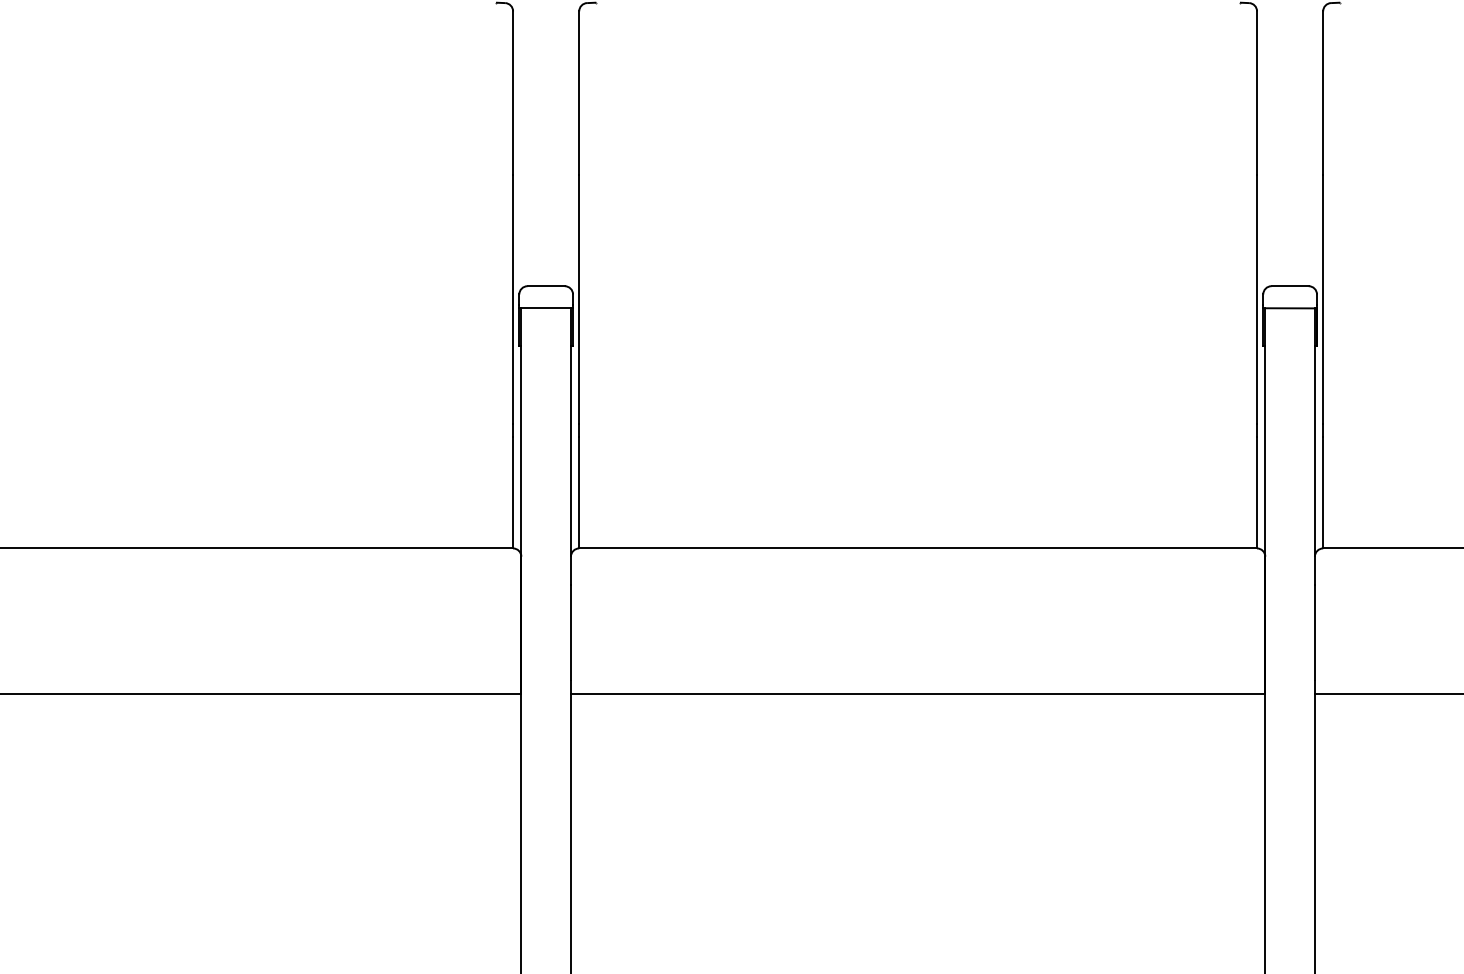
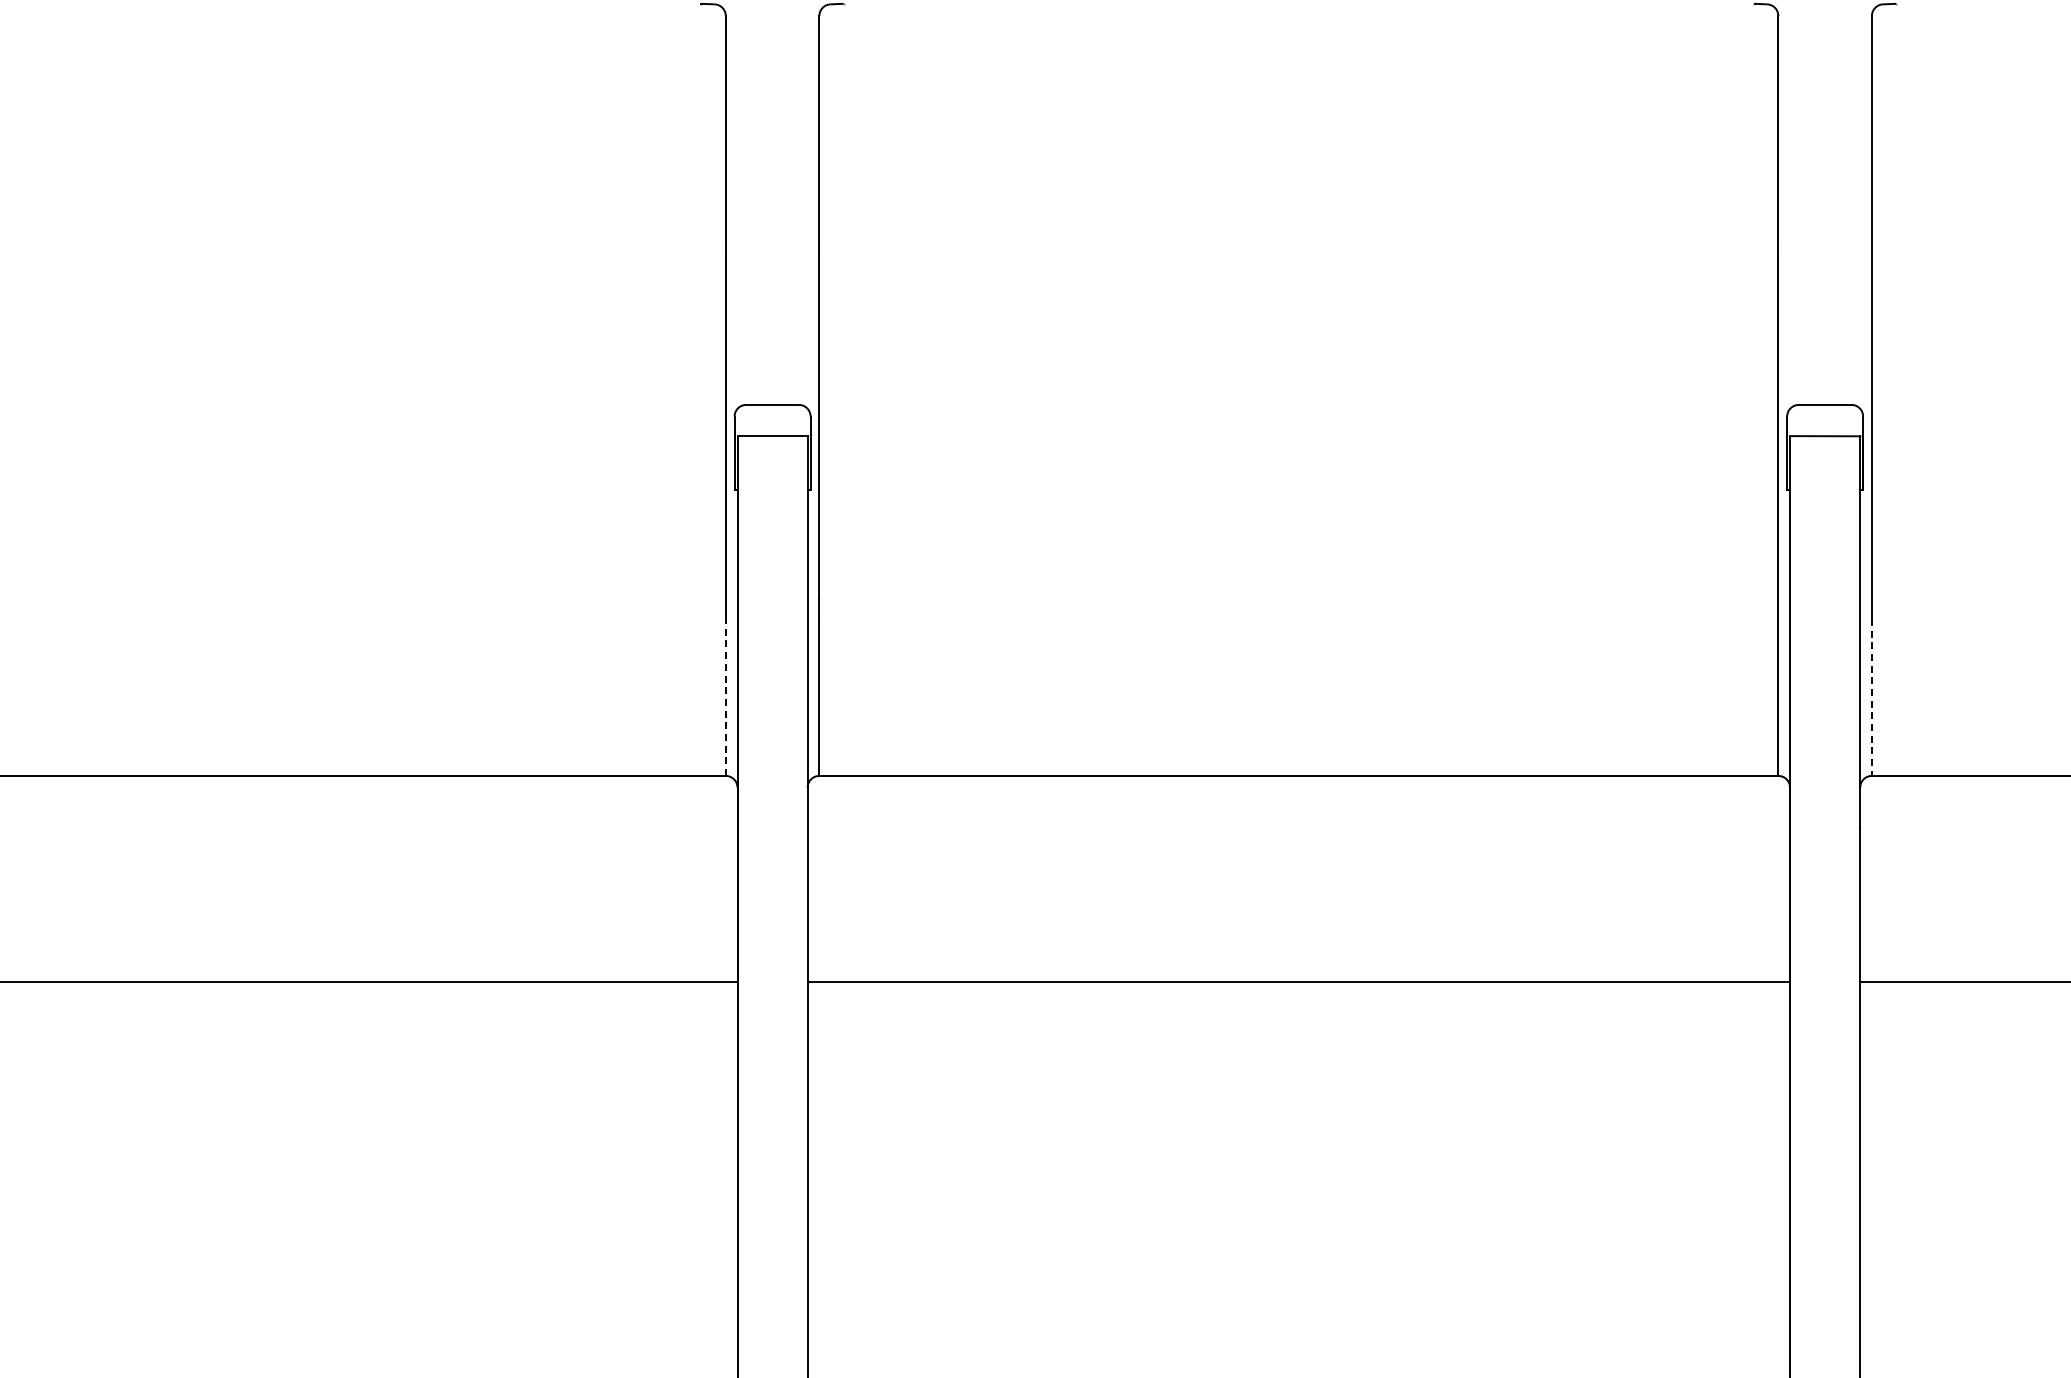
line: (512, 492) -> (725, 696), solid -> dashed
line: (1322, 493) -> (1871, 697), solid -> dashed

